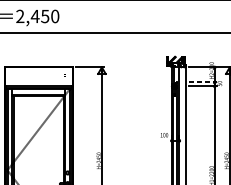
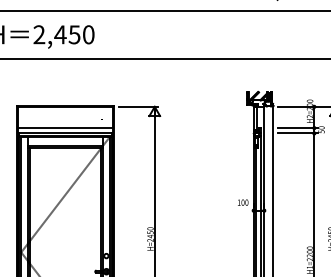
line: (38, 82) -> (65, 128), added
line: (202, 82) -> (297, 128), dashed -> solid

